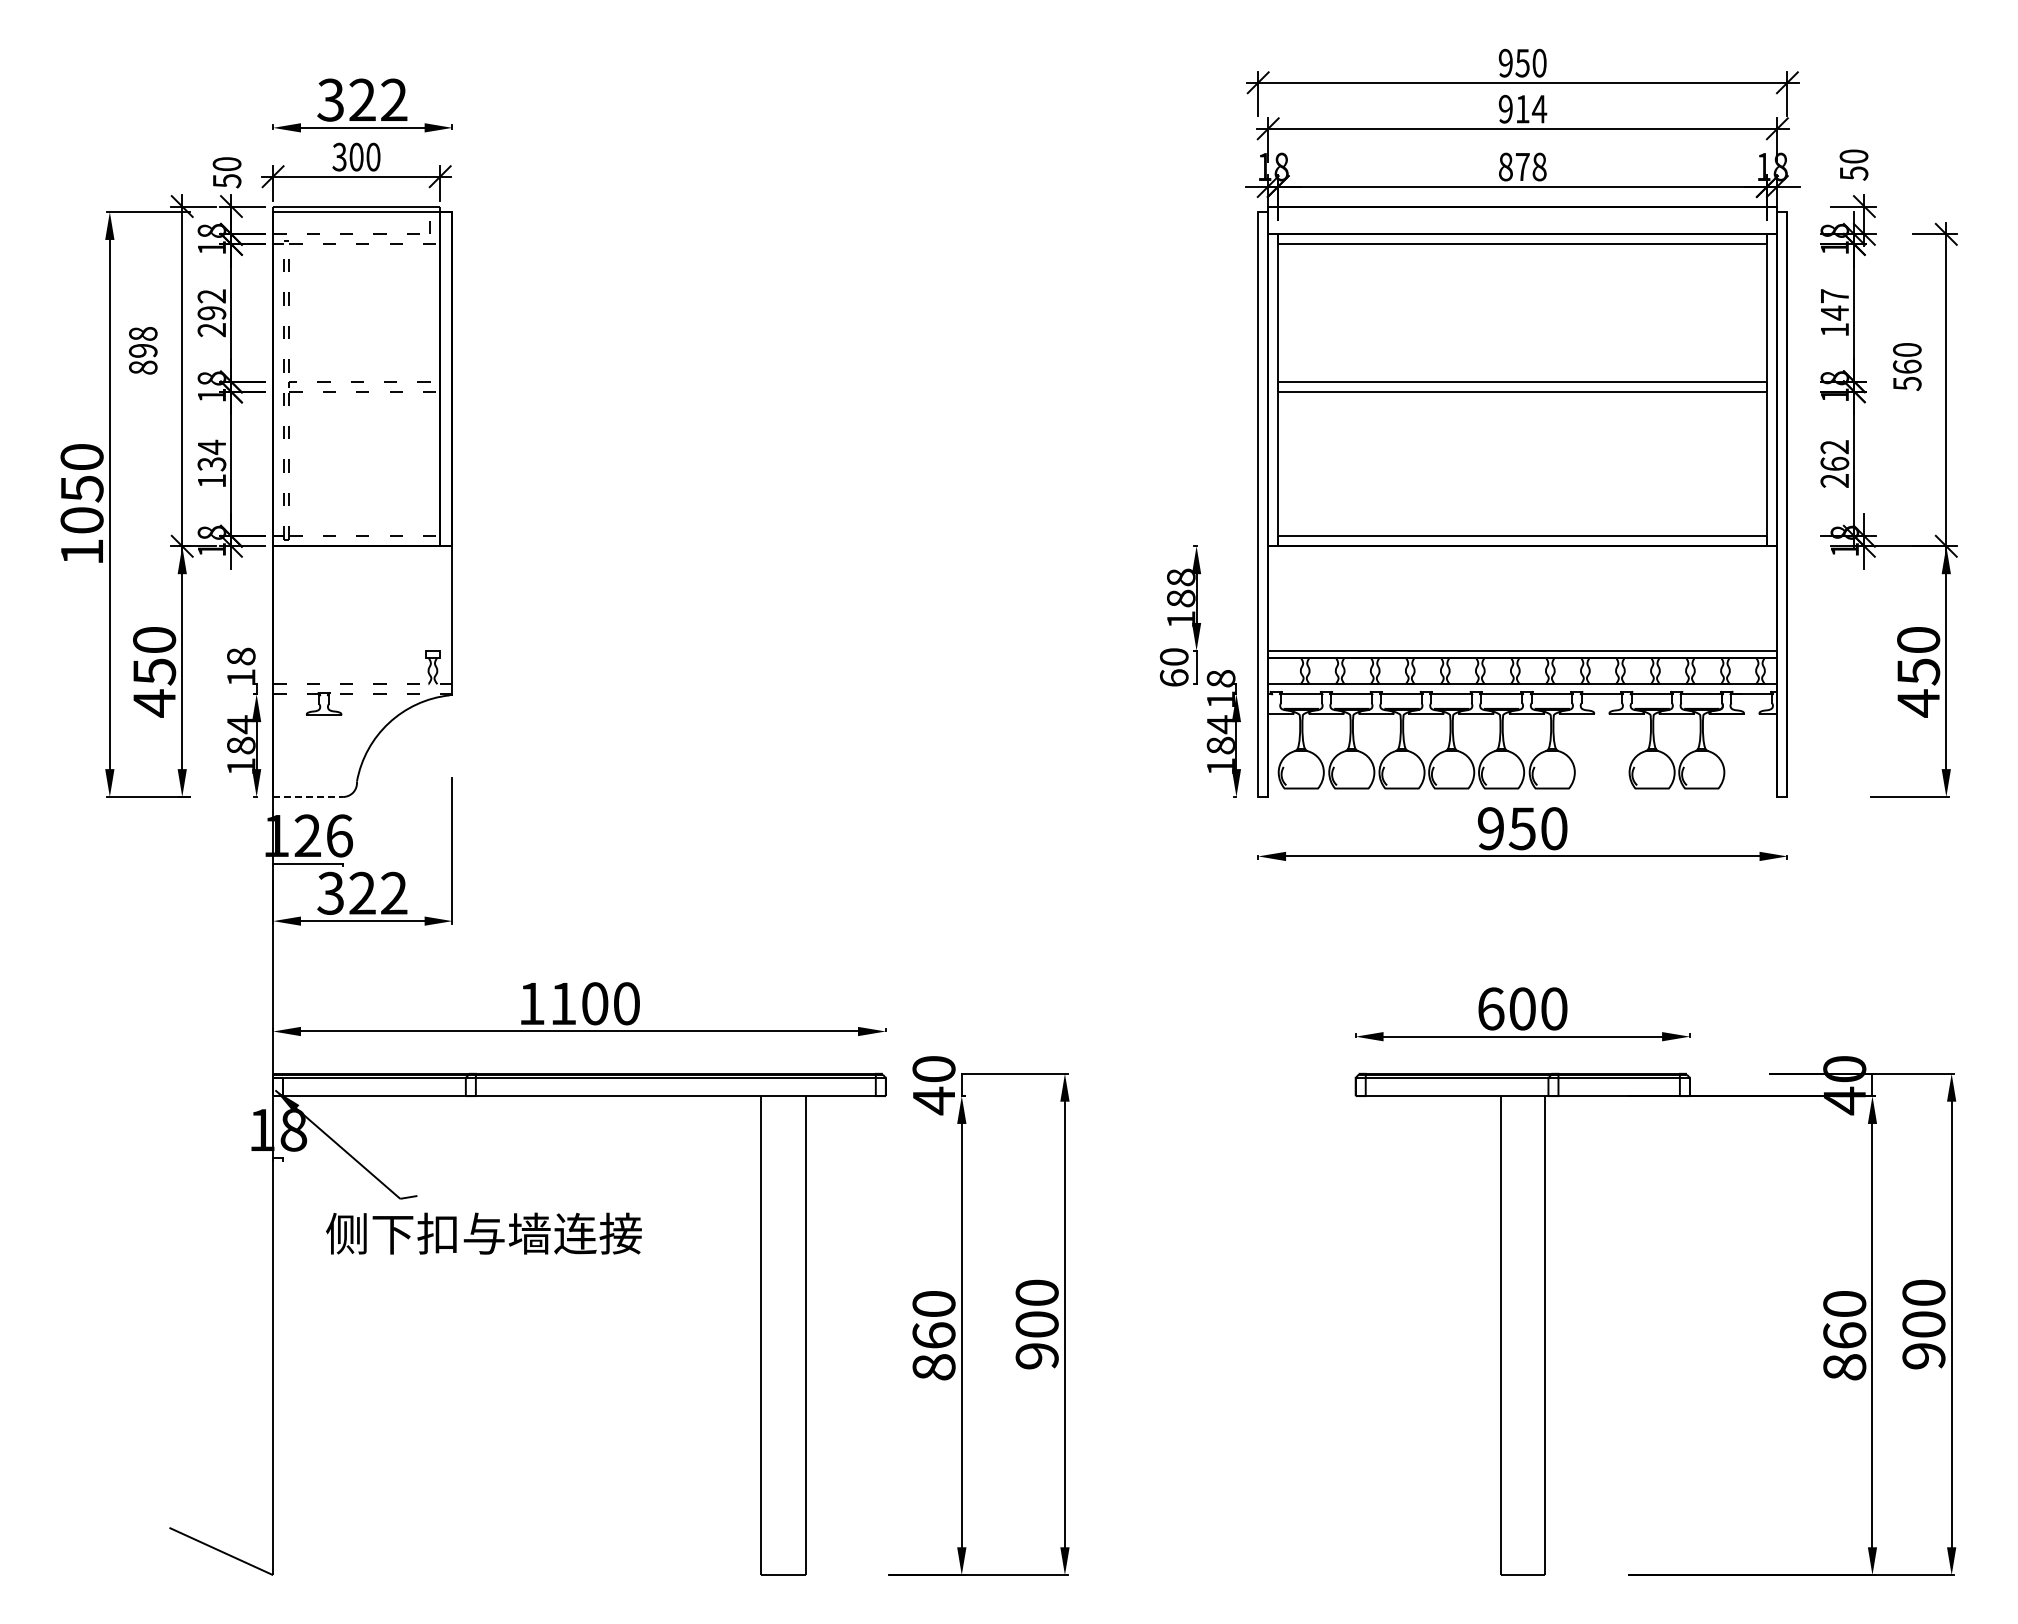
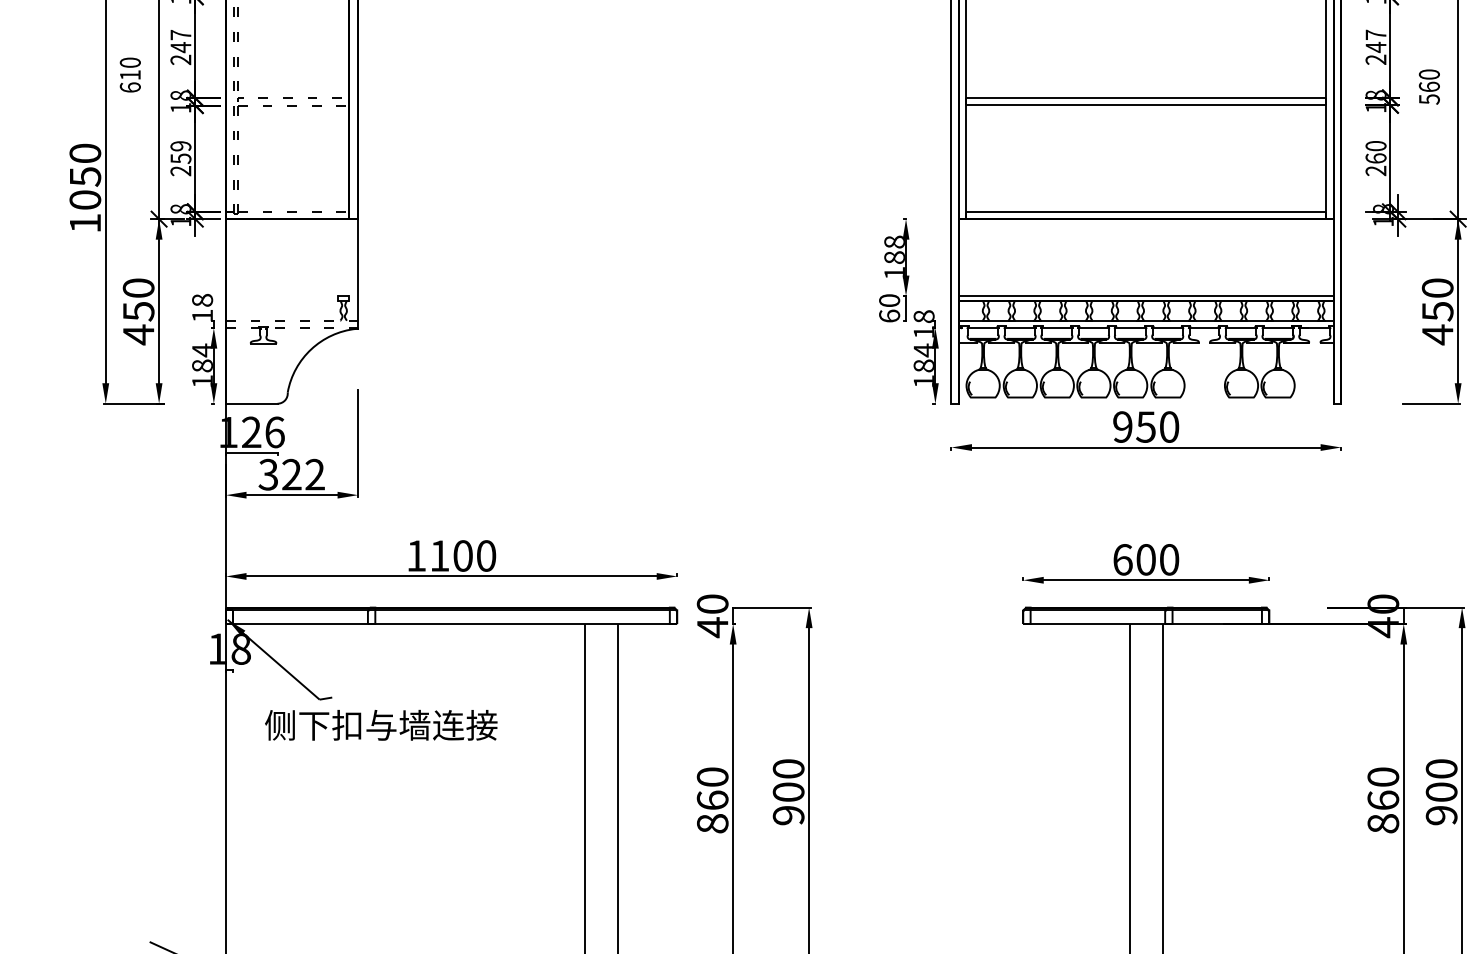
text: (211, 304) -> (180, 41), 292 -> 247
text: (1834, 329) -> (1375, 59), 147 -> 247
text: (142, 350) -> (129, 74), 898 -> 610
text: (1834, 447) -> (1375, 146), 262 -> 260
text: (211, 463) -> (180, 158), 134 -> 259
line: (308, 796) -> (252, 403), dashed -> solid

